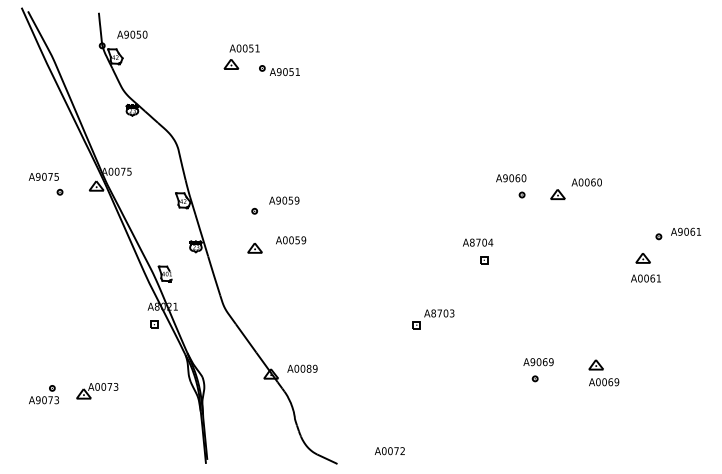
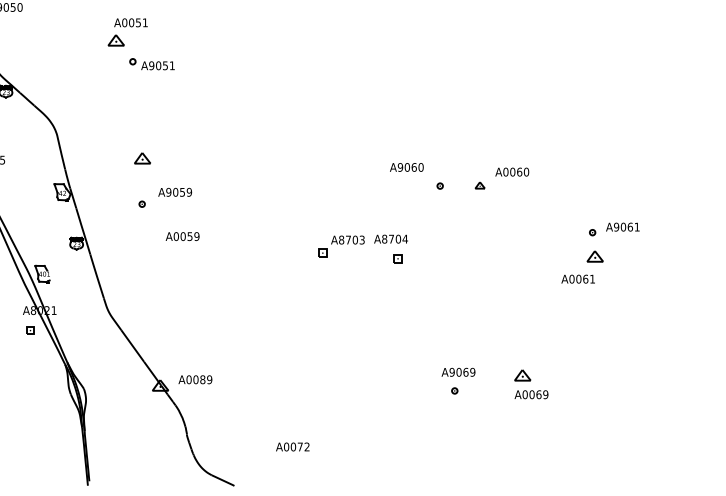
part: (279, 70) -> (151, 64), moved
text: (511, 178) -> (407, 167), moved
part: (557, 194) -> (479, 185), size x0.6
part: (254, 248) -> (141, 158), moved
part: (642, 258) -> (594, 256), moved
part: (433, 319) -> (341, 246), moved
text: (389, 451) -> (292, 447), moved

